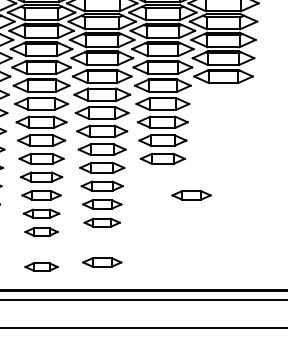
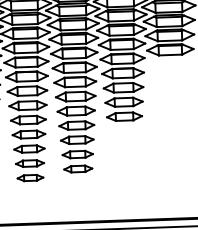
part: (191, 195) -> (148, 144), removed
part: (102, 262) -> (79, 200), removed
part: (41, 266) -> (31, 205), removed

